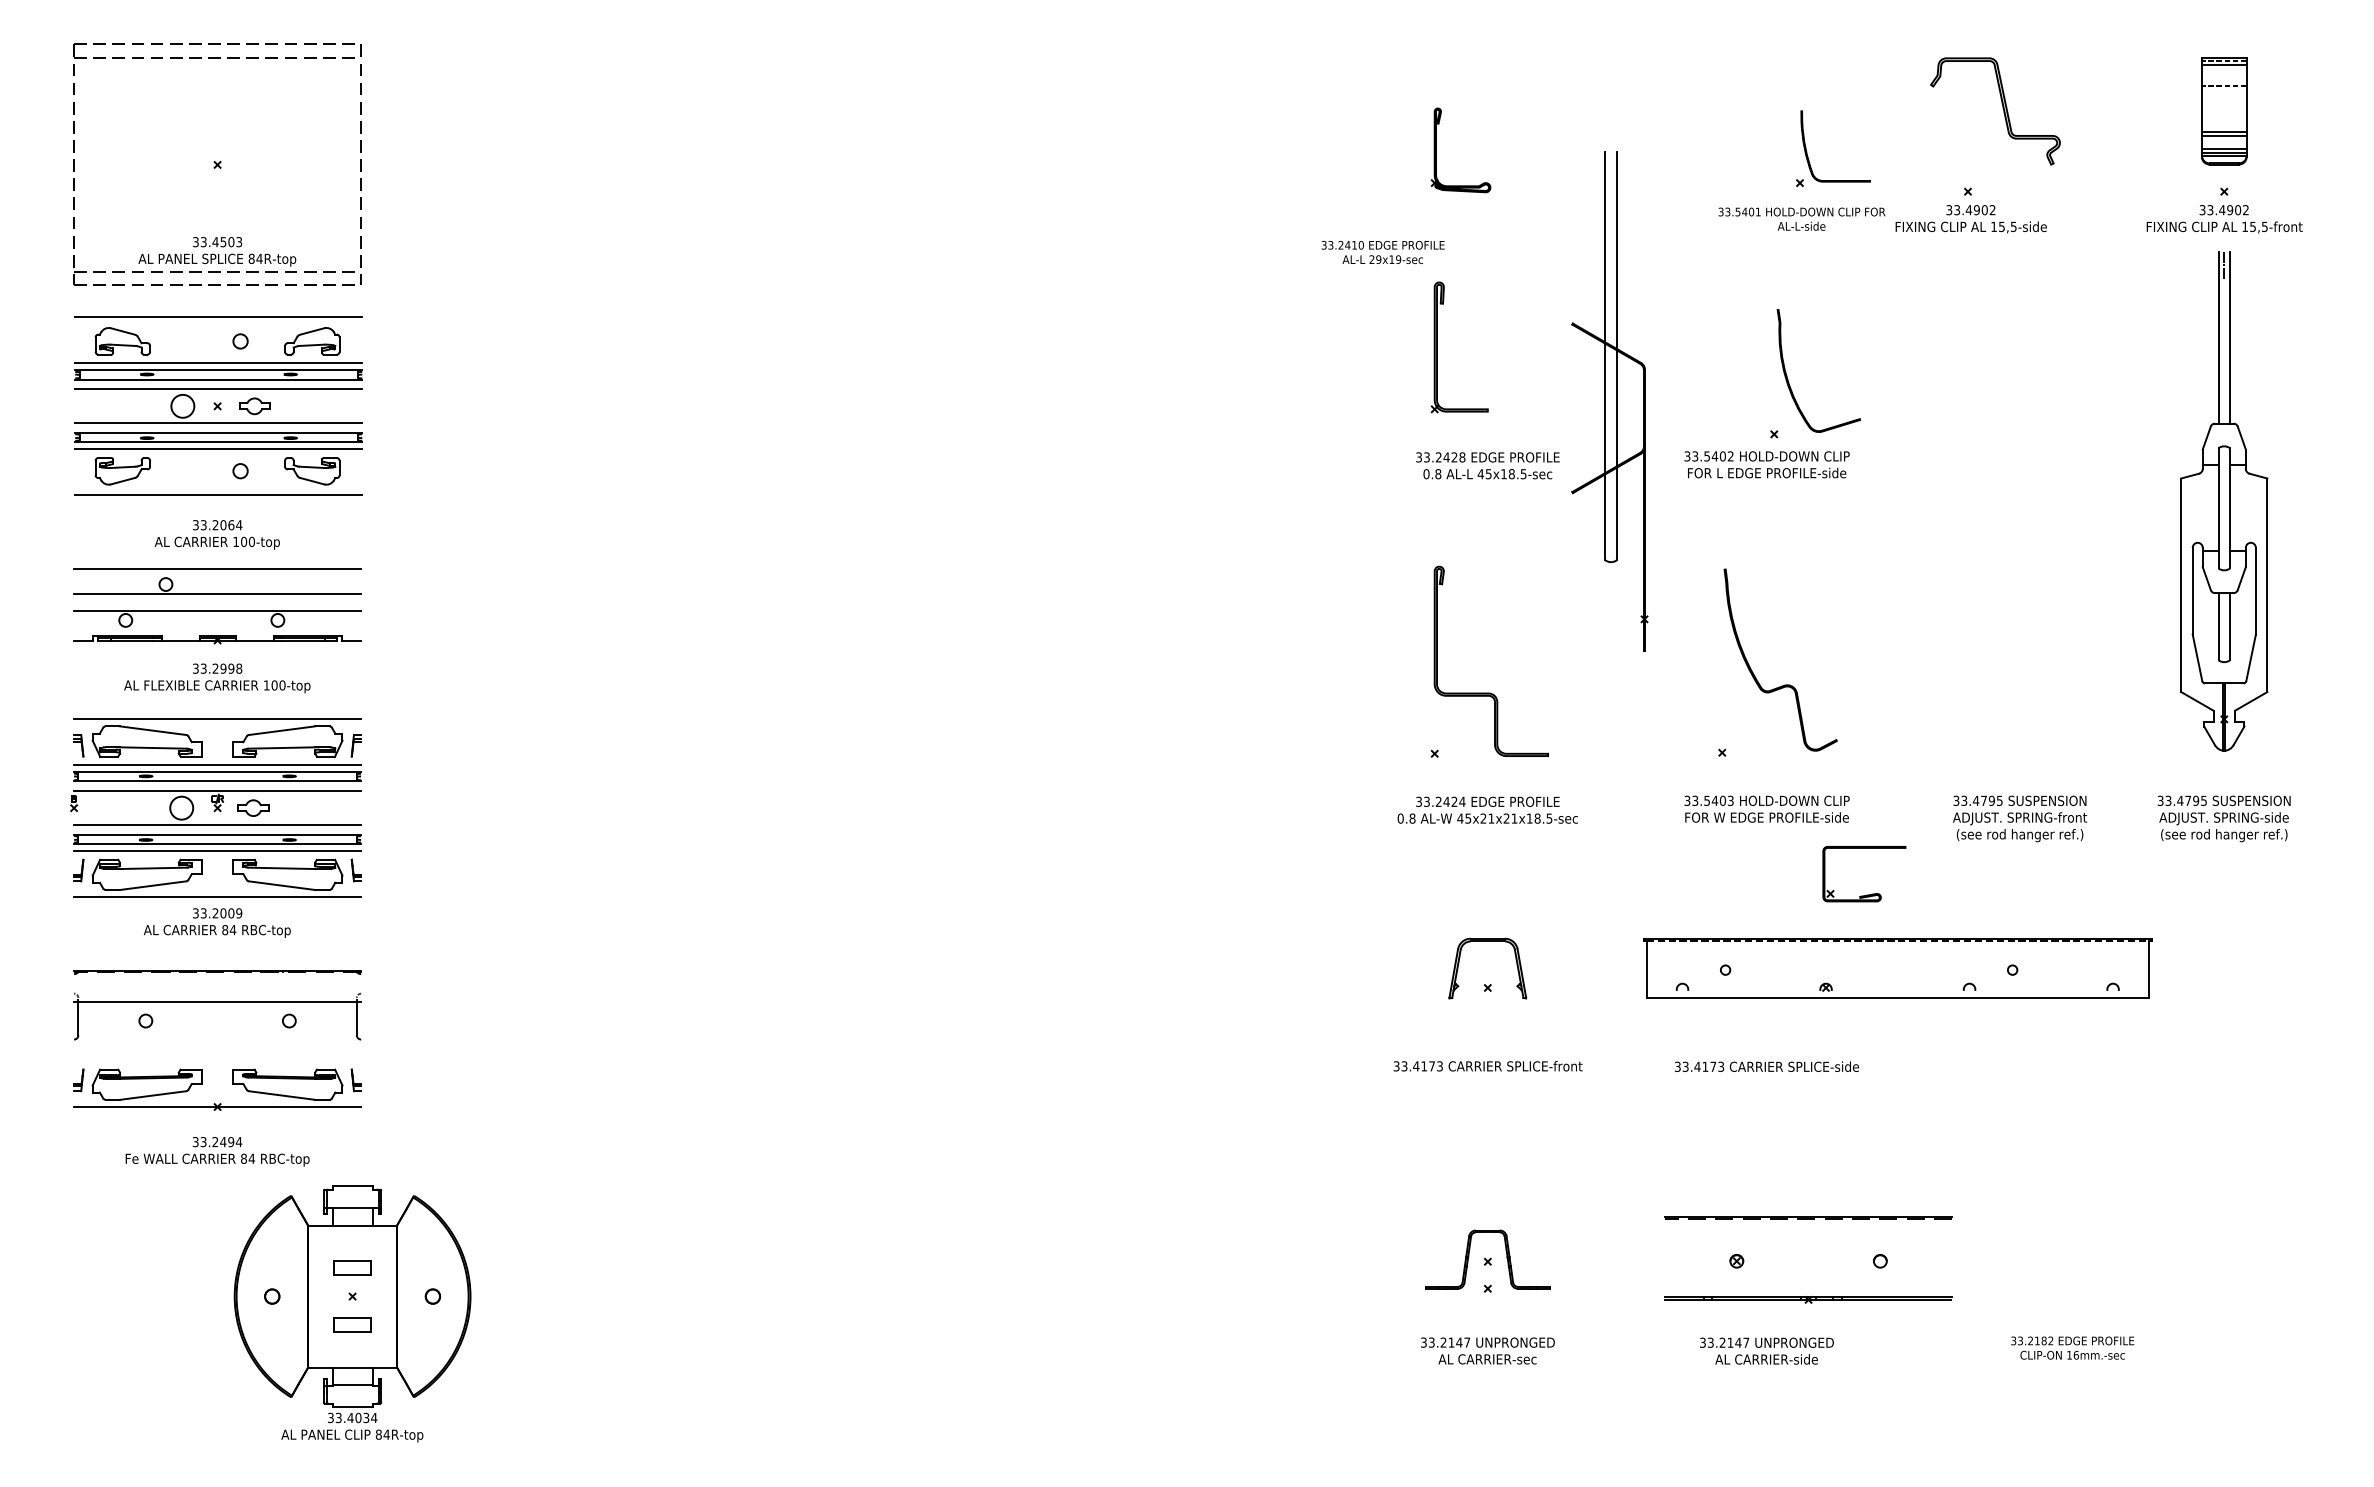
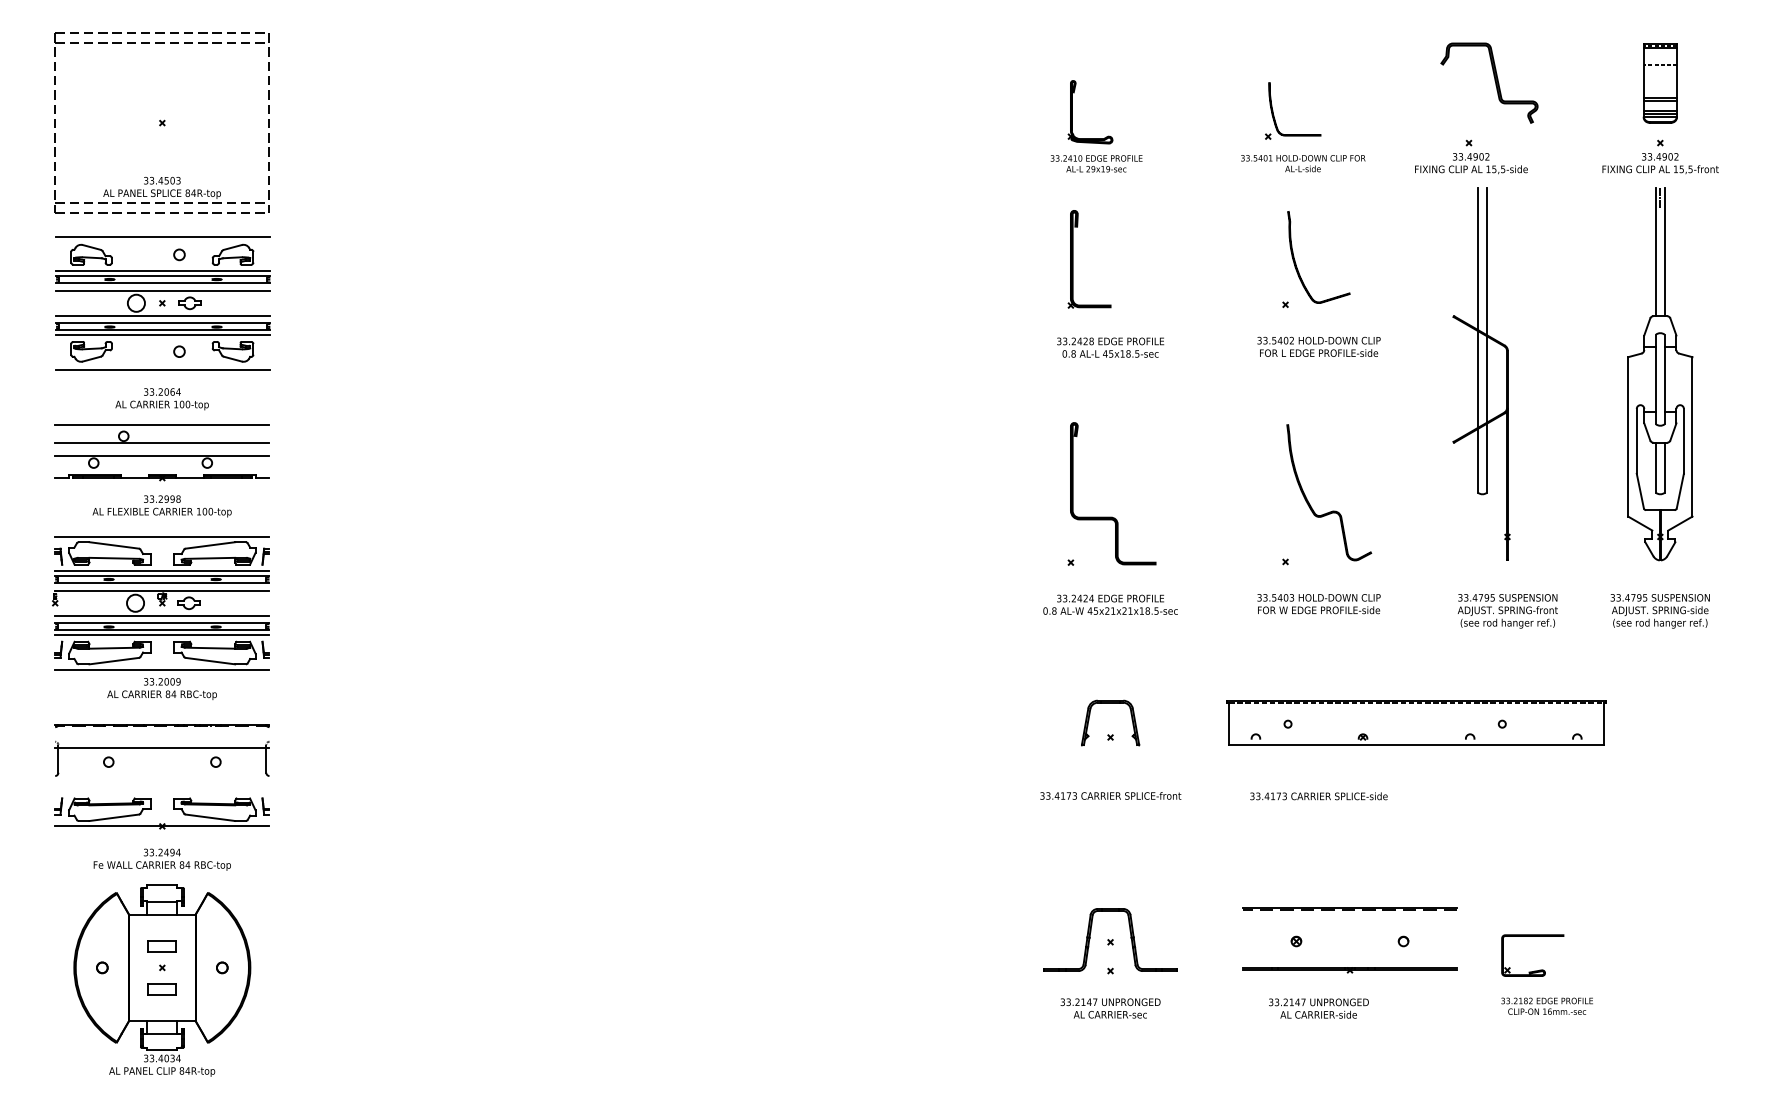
part: (1807, 151) -> (1273, 113), moved
text: (1801, 218) -> (1302, 163), moved
text: (1382, 251) -> (1096, 163), moved
part: (1789, 382) -> (1296, 266), moved
part: (1609, 401) -> (1481, 374), moved
part: (1866, 894) -> (1534, 970), moved
part: (1487, 1260) -> (1110, 940), size x1.43
part: (352, 1313) -> (162, 980), moved

